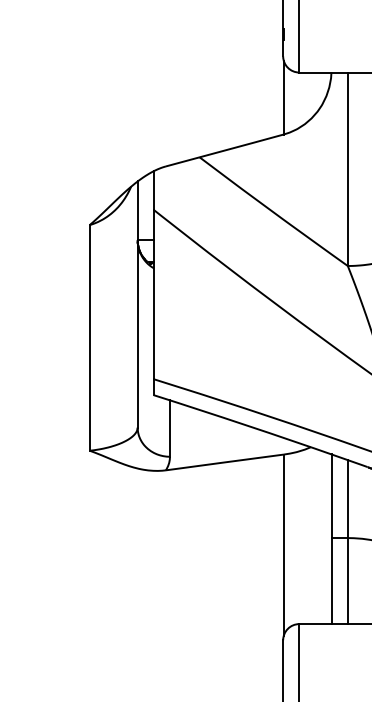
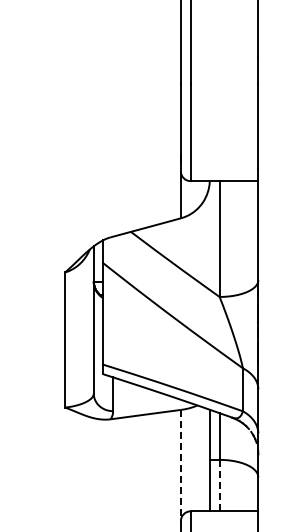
line: (284, 545) -> (181, 464), solid -> dashed
line: (347, 580) -> (219, 485), solid -> dashed

